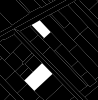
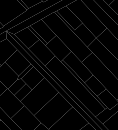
fill: (40, 29) -> (42, 31), added
fill: (38, 76) -> (39, 95), added

